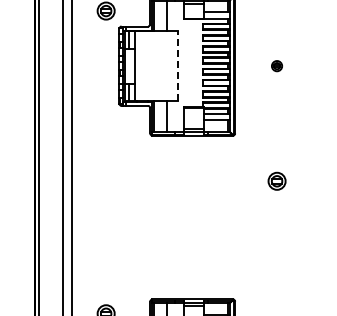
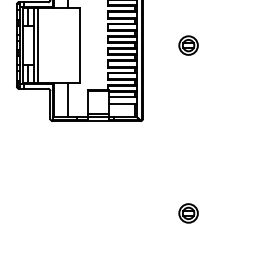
line: (139, 65) -> (38, 44), added
part: (276, 65) -> (187, 44), size x1.67
line: (177, 66) -> (80, 45), dashed -> solid
part: (276, 180) -> (187, 212), moved

